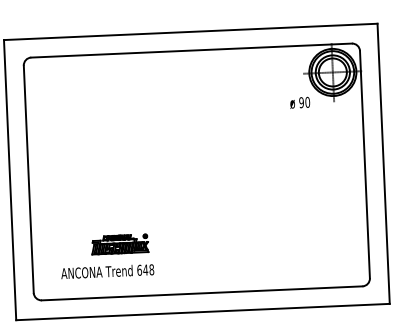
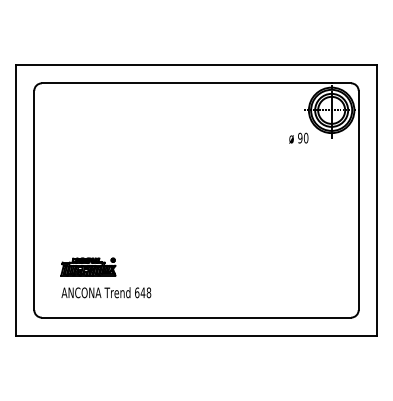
part: (120, 243) -> (88, 266), moved

